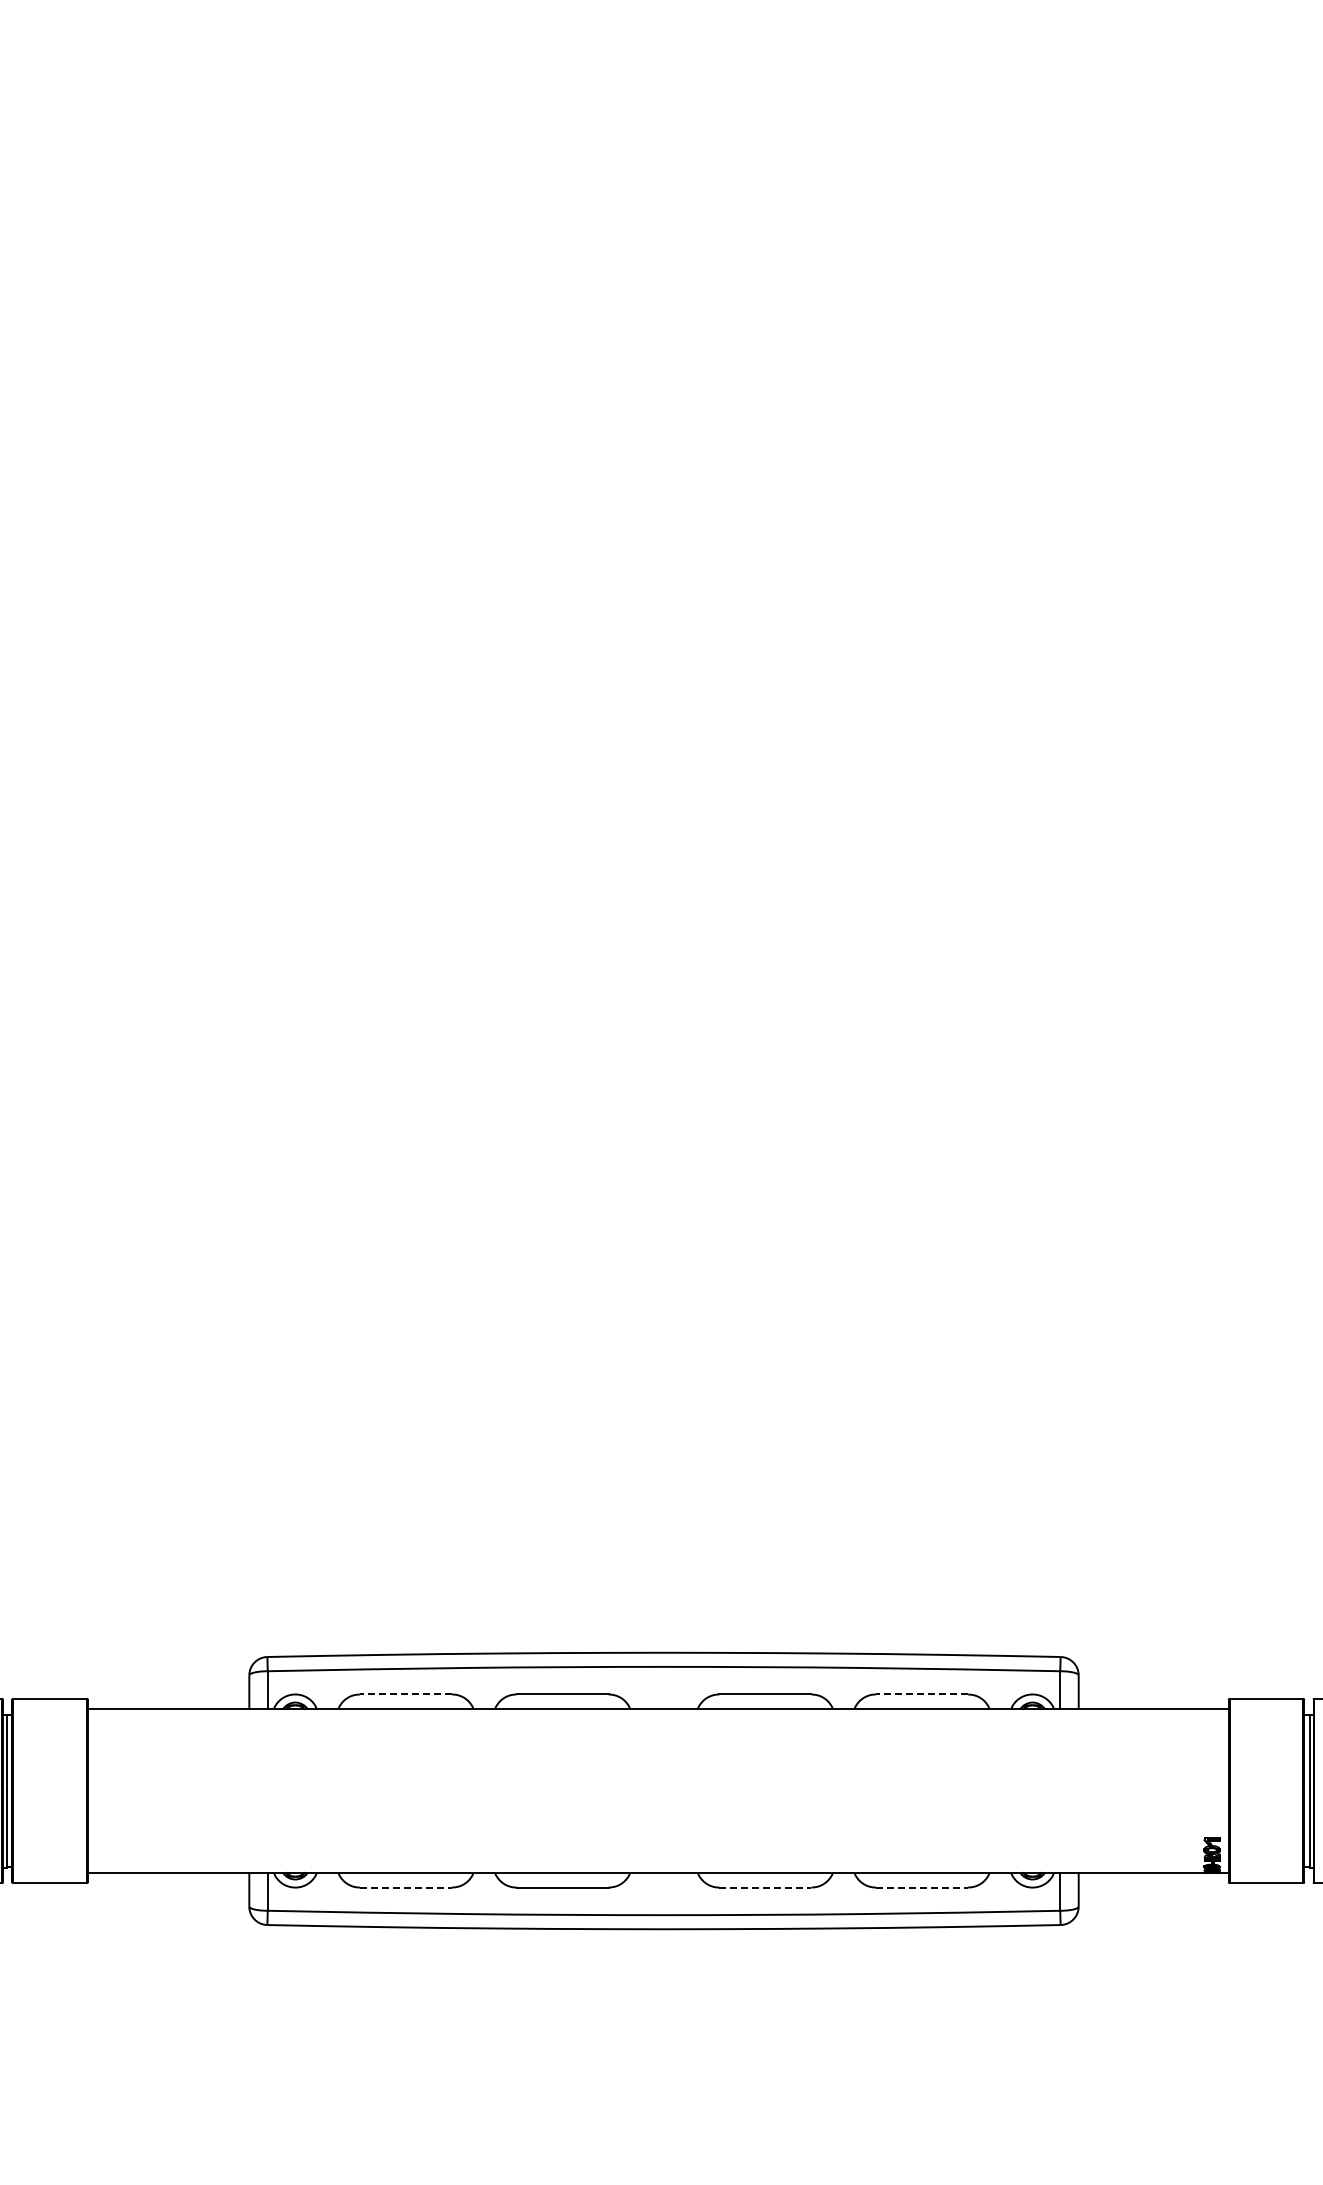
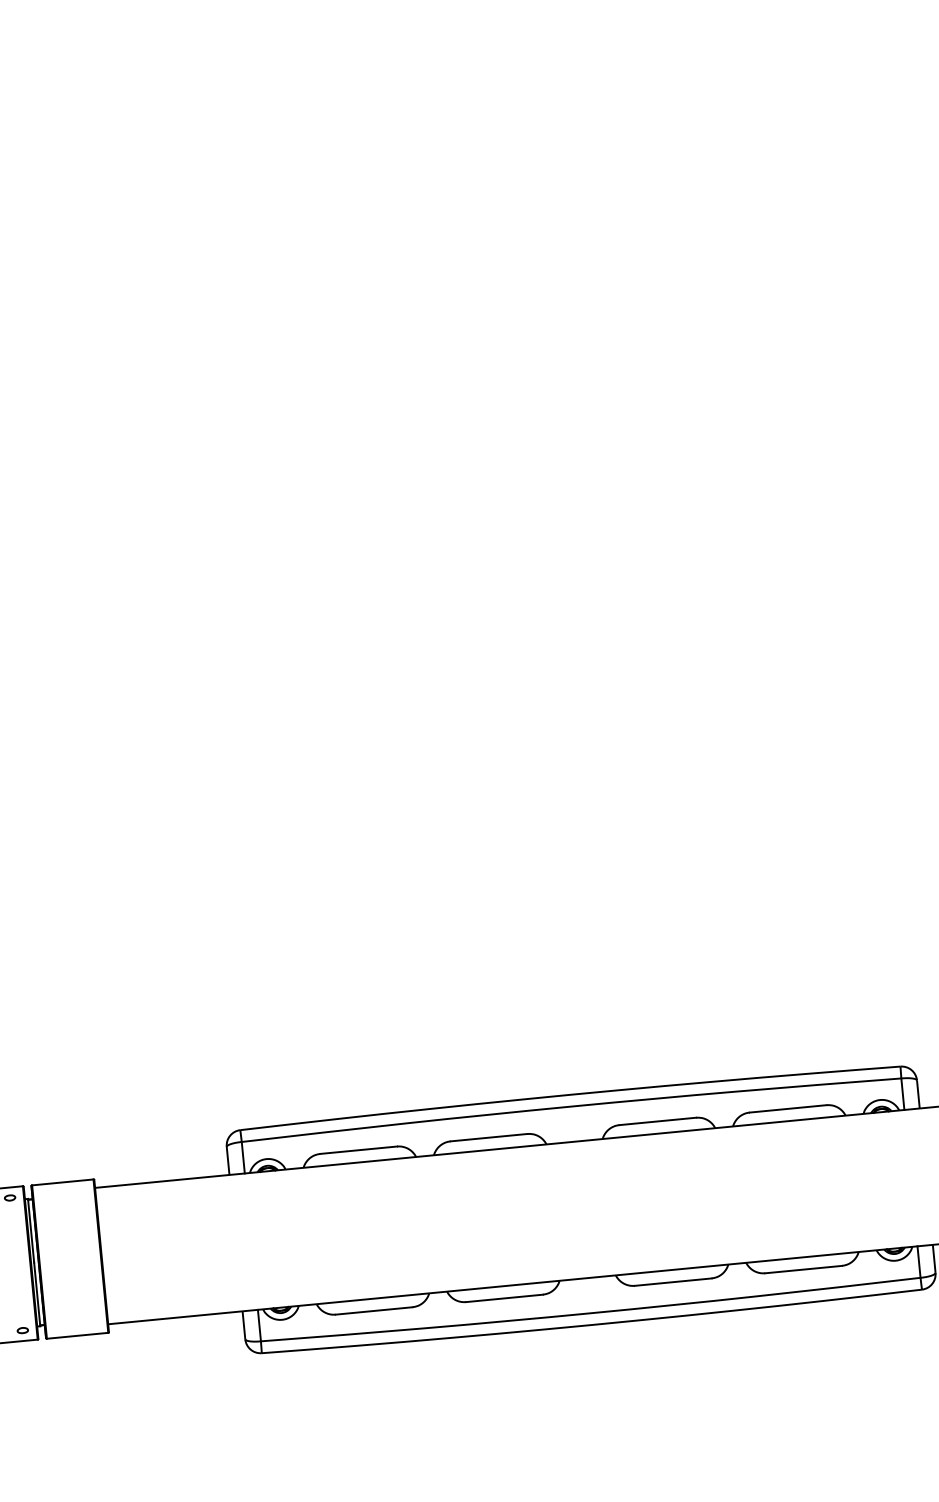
line: (405, 1694) -> (358, 1150), dashed -> solid
line: (921, 1694) -> (787, 1108), dashed -> solid
line: (406, 1887) -> (374, 1310), dashed -> solid
line: (765, 1887) -> (673, 1282), dashed -> solid
line: (922, 1887) -> (804, 1269), dashed -> solid

